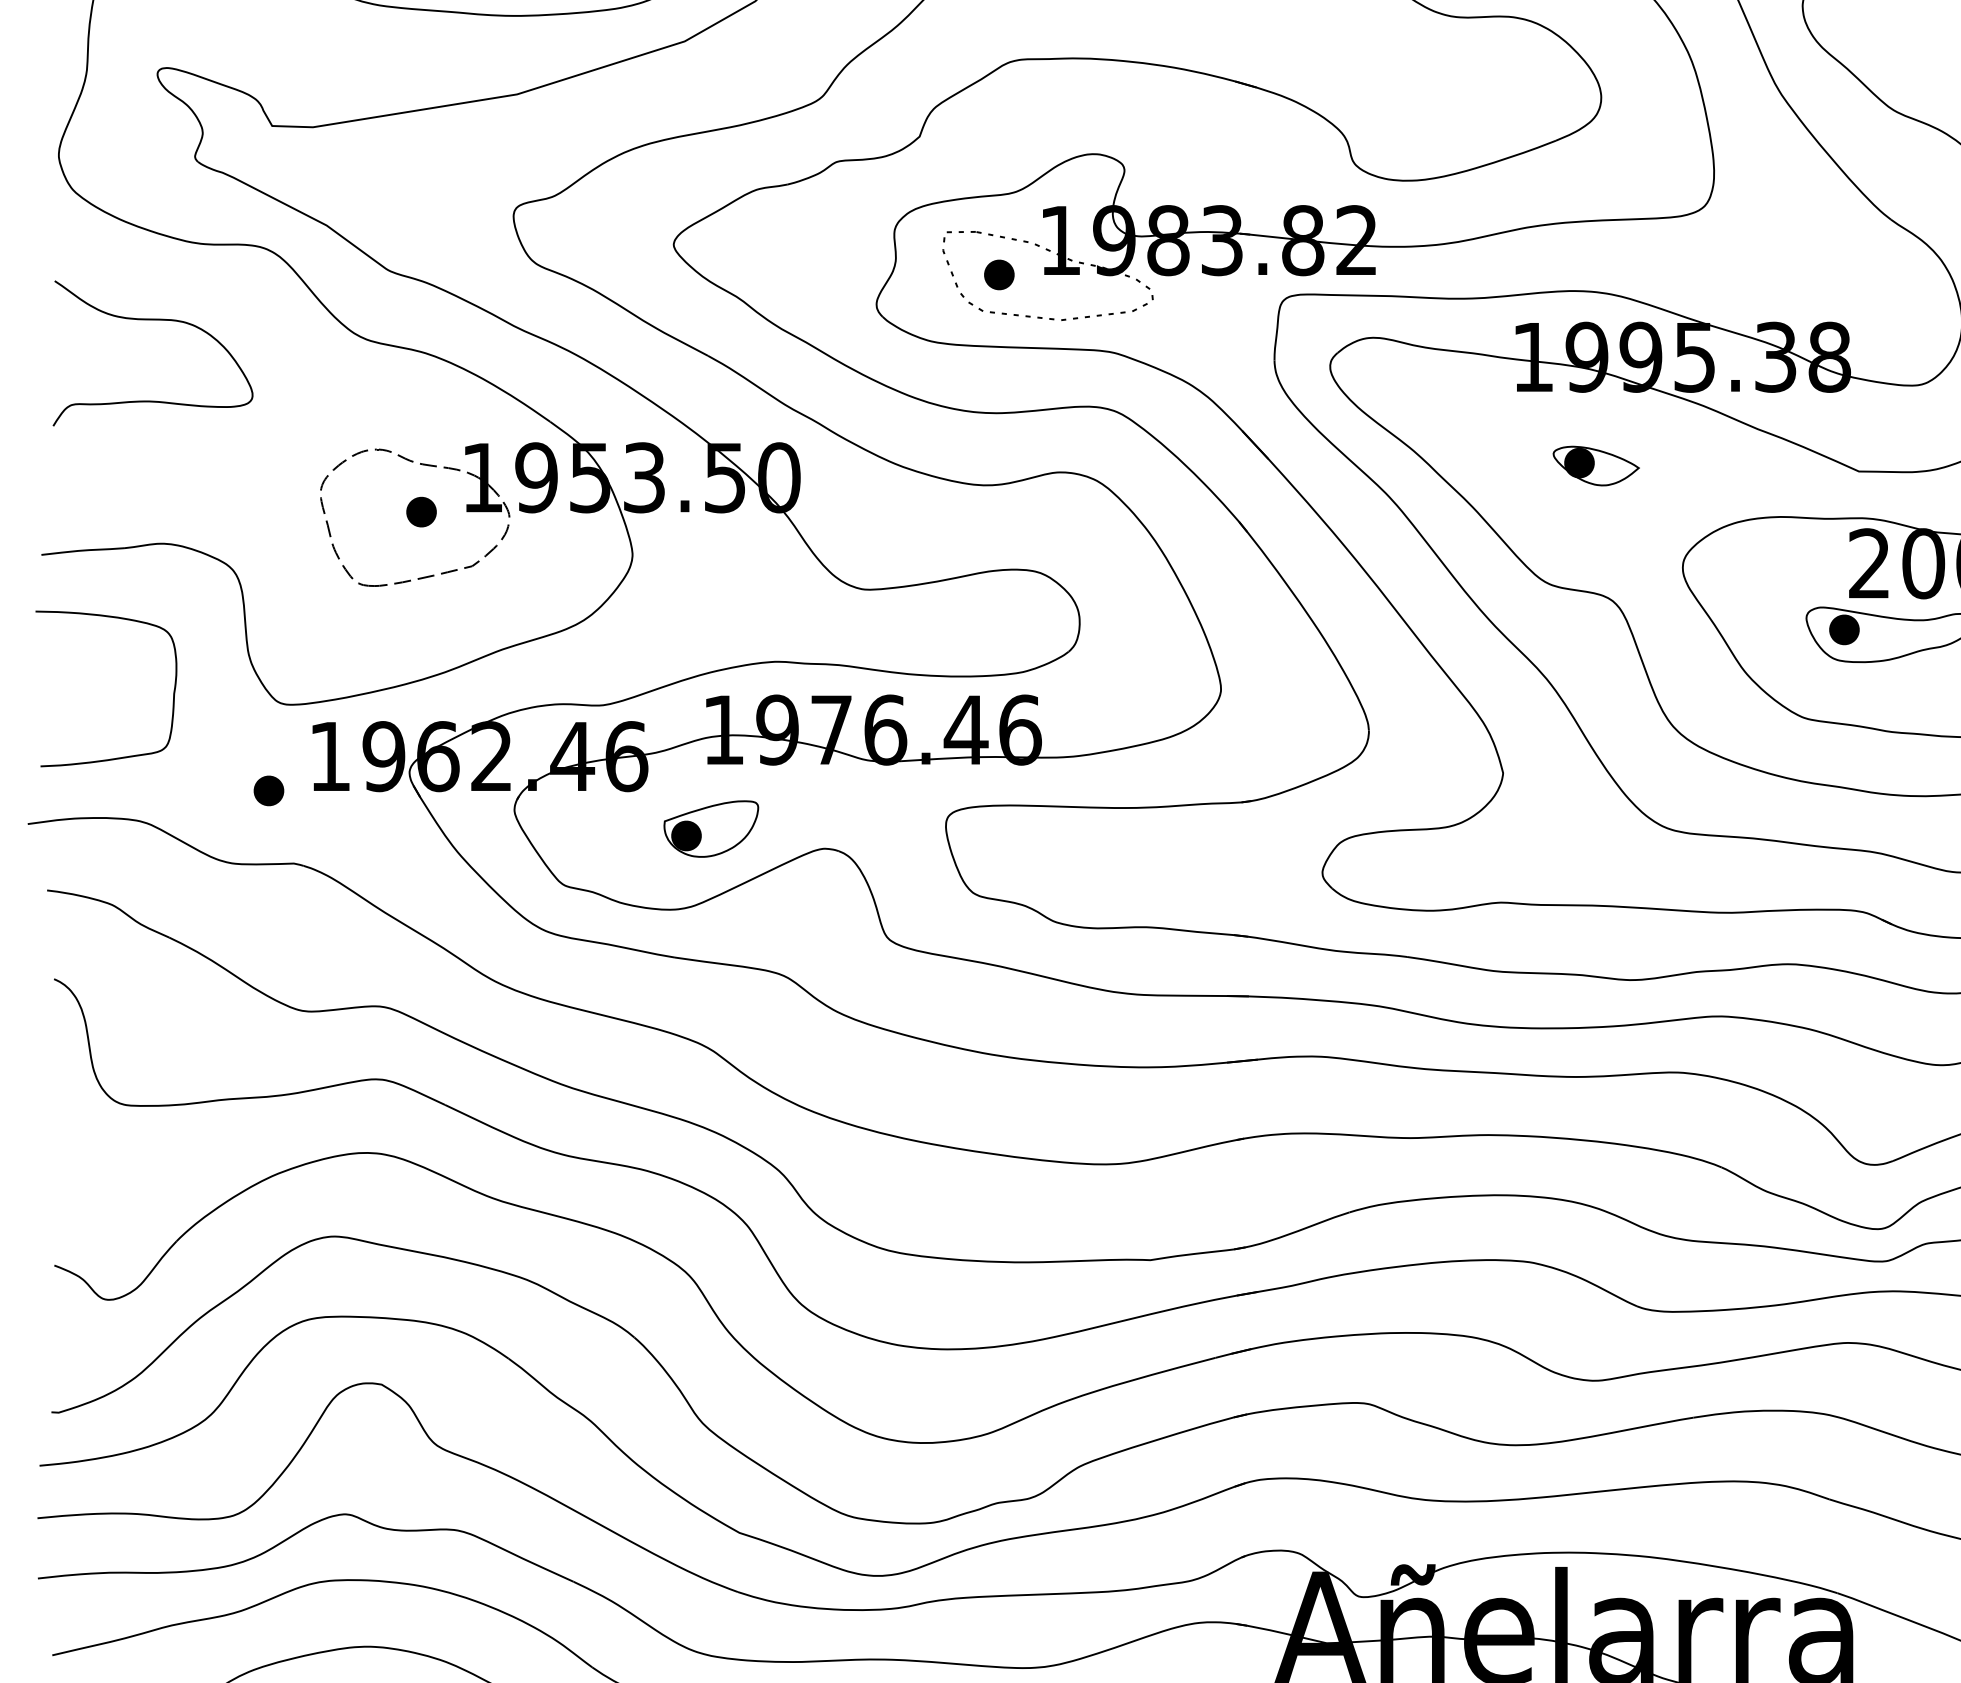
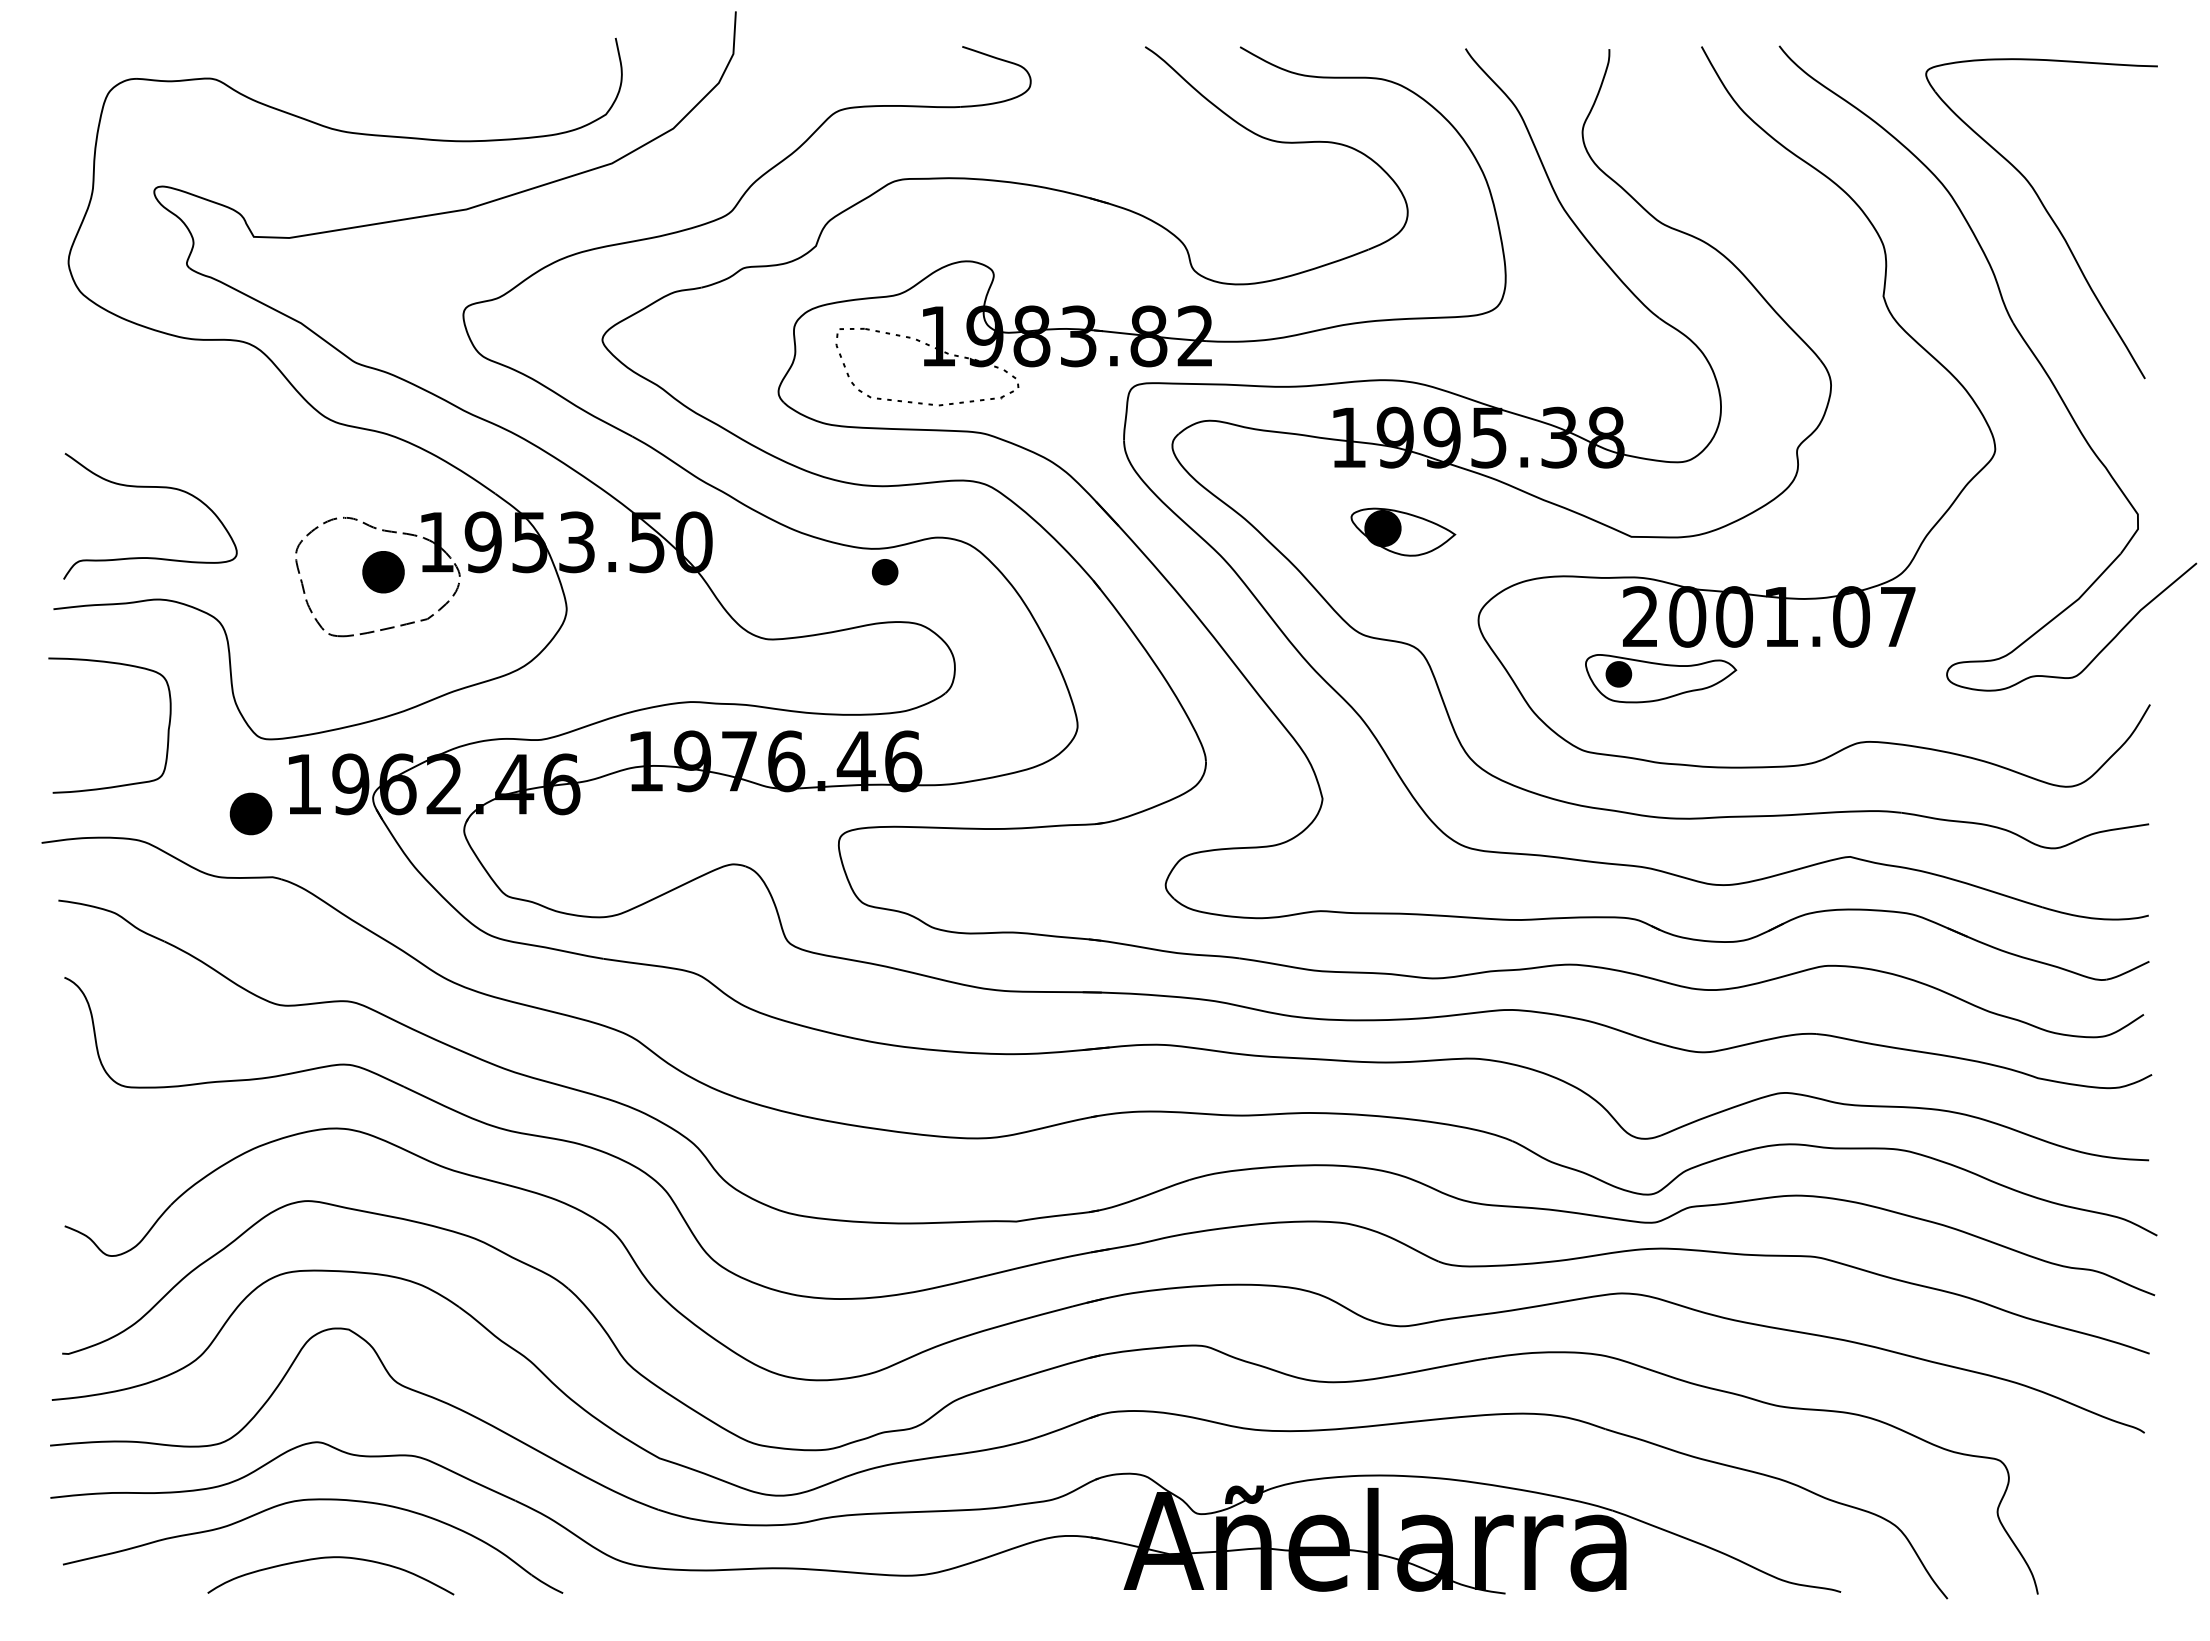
part: (999, 275) -> (885, 572), moved
curve: (153, 320) -> (150, 487), moved
part: (1596, 465) -> (1403, 531), size x1.4
part: (421, 511) -> (383, 571), size x1.6
part: (268, 791) -> (250, 814), size x1.6
part: (710, 829) -> (634, 847), removed

